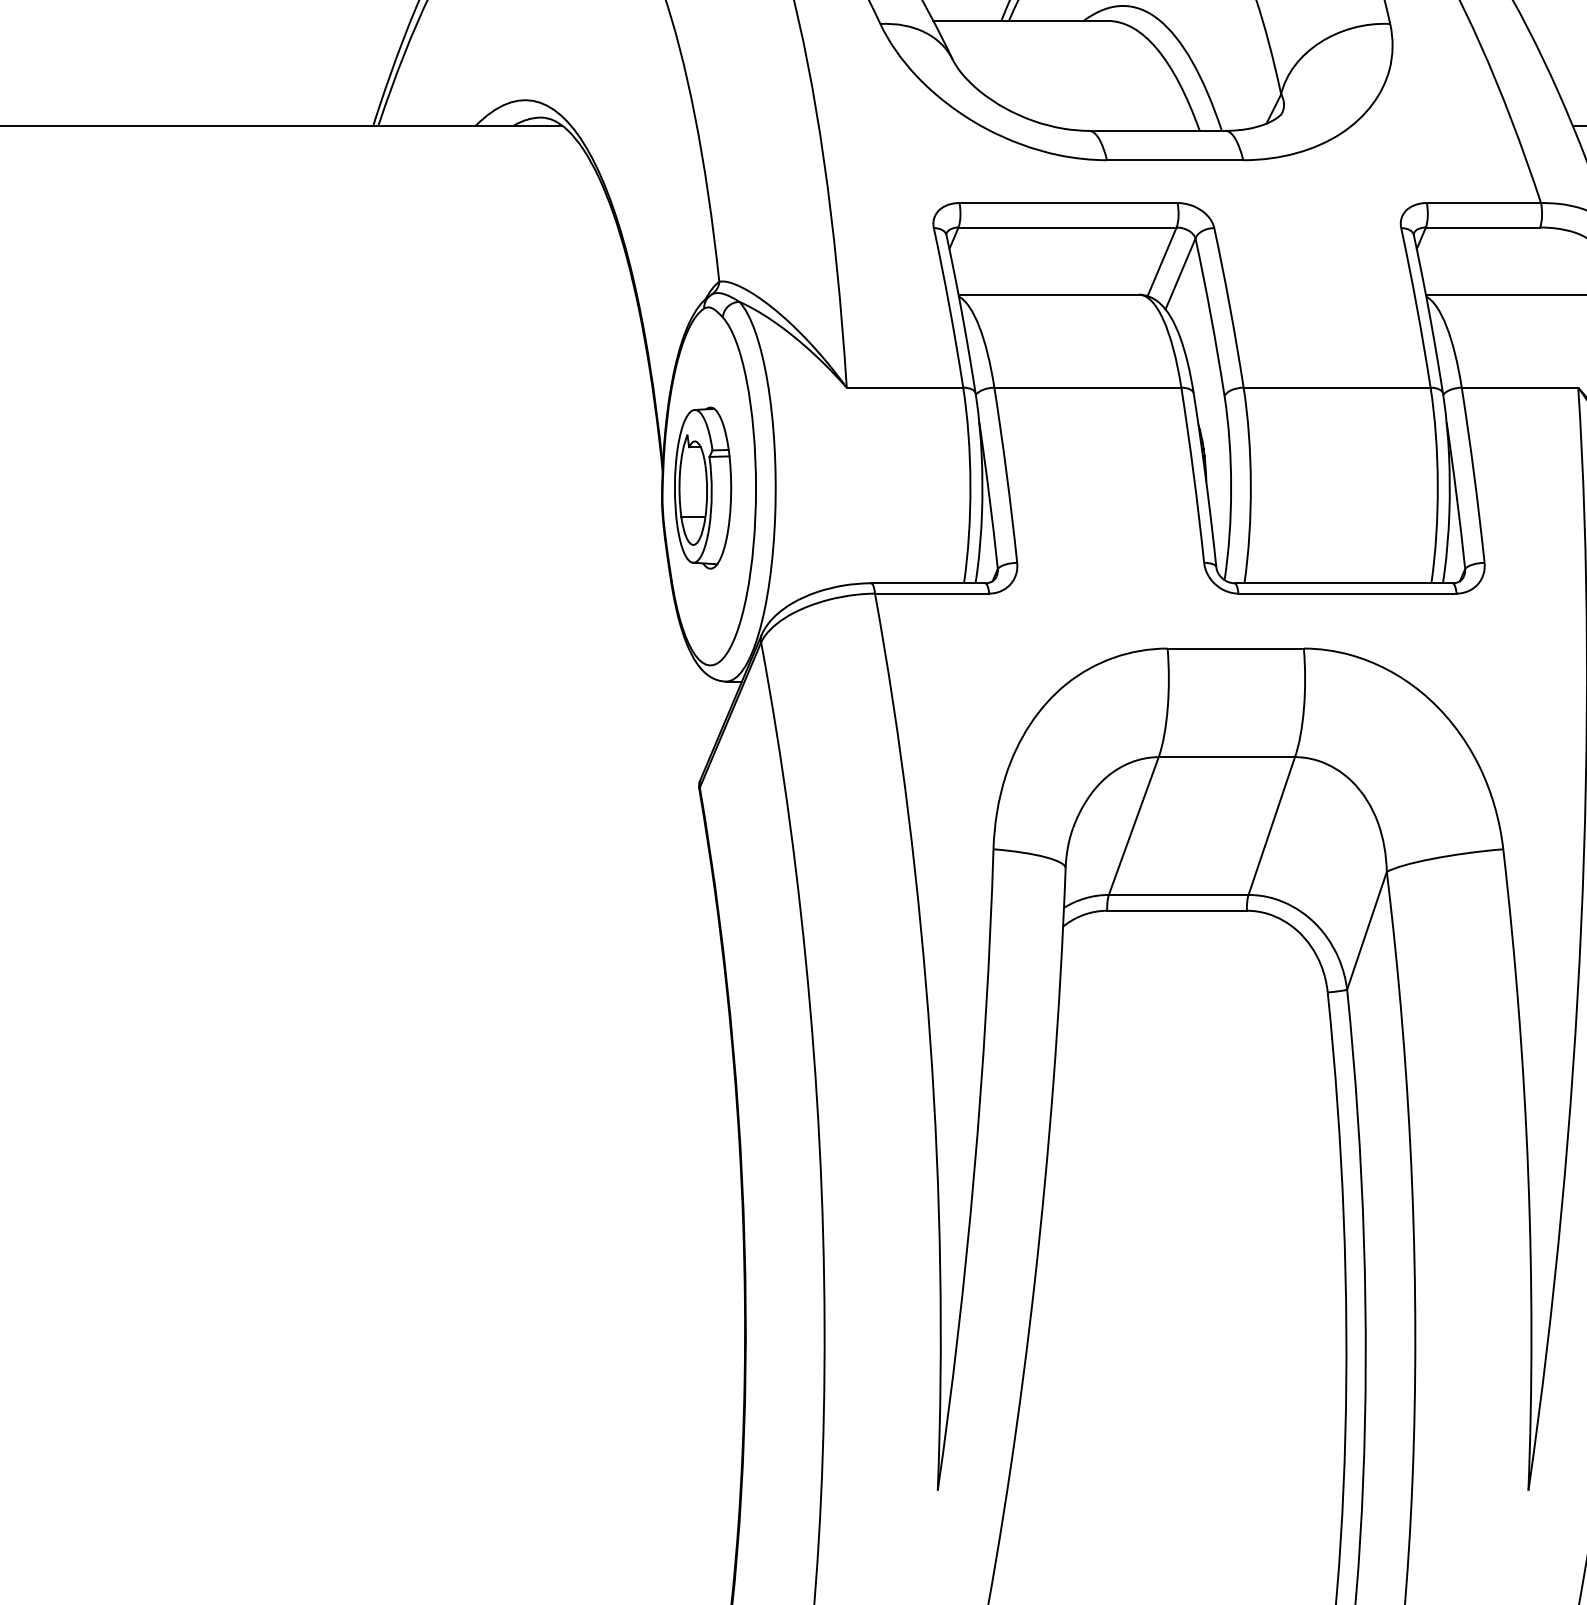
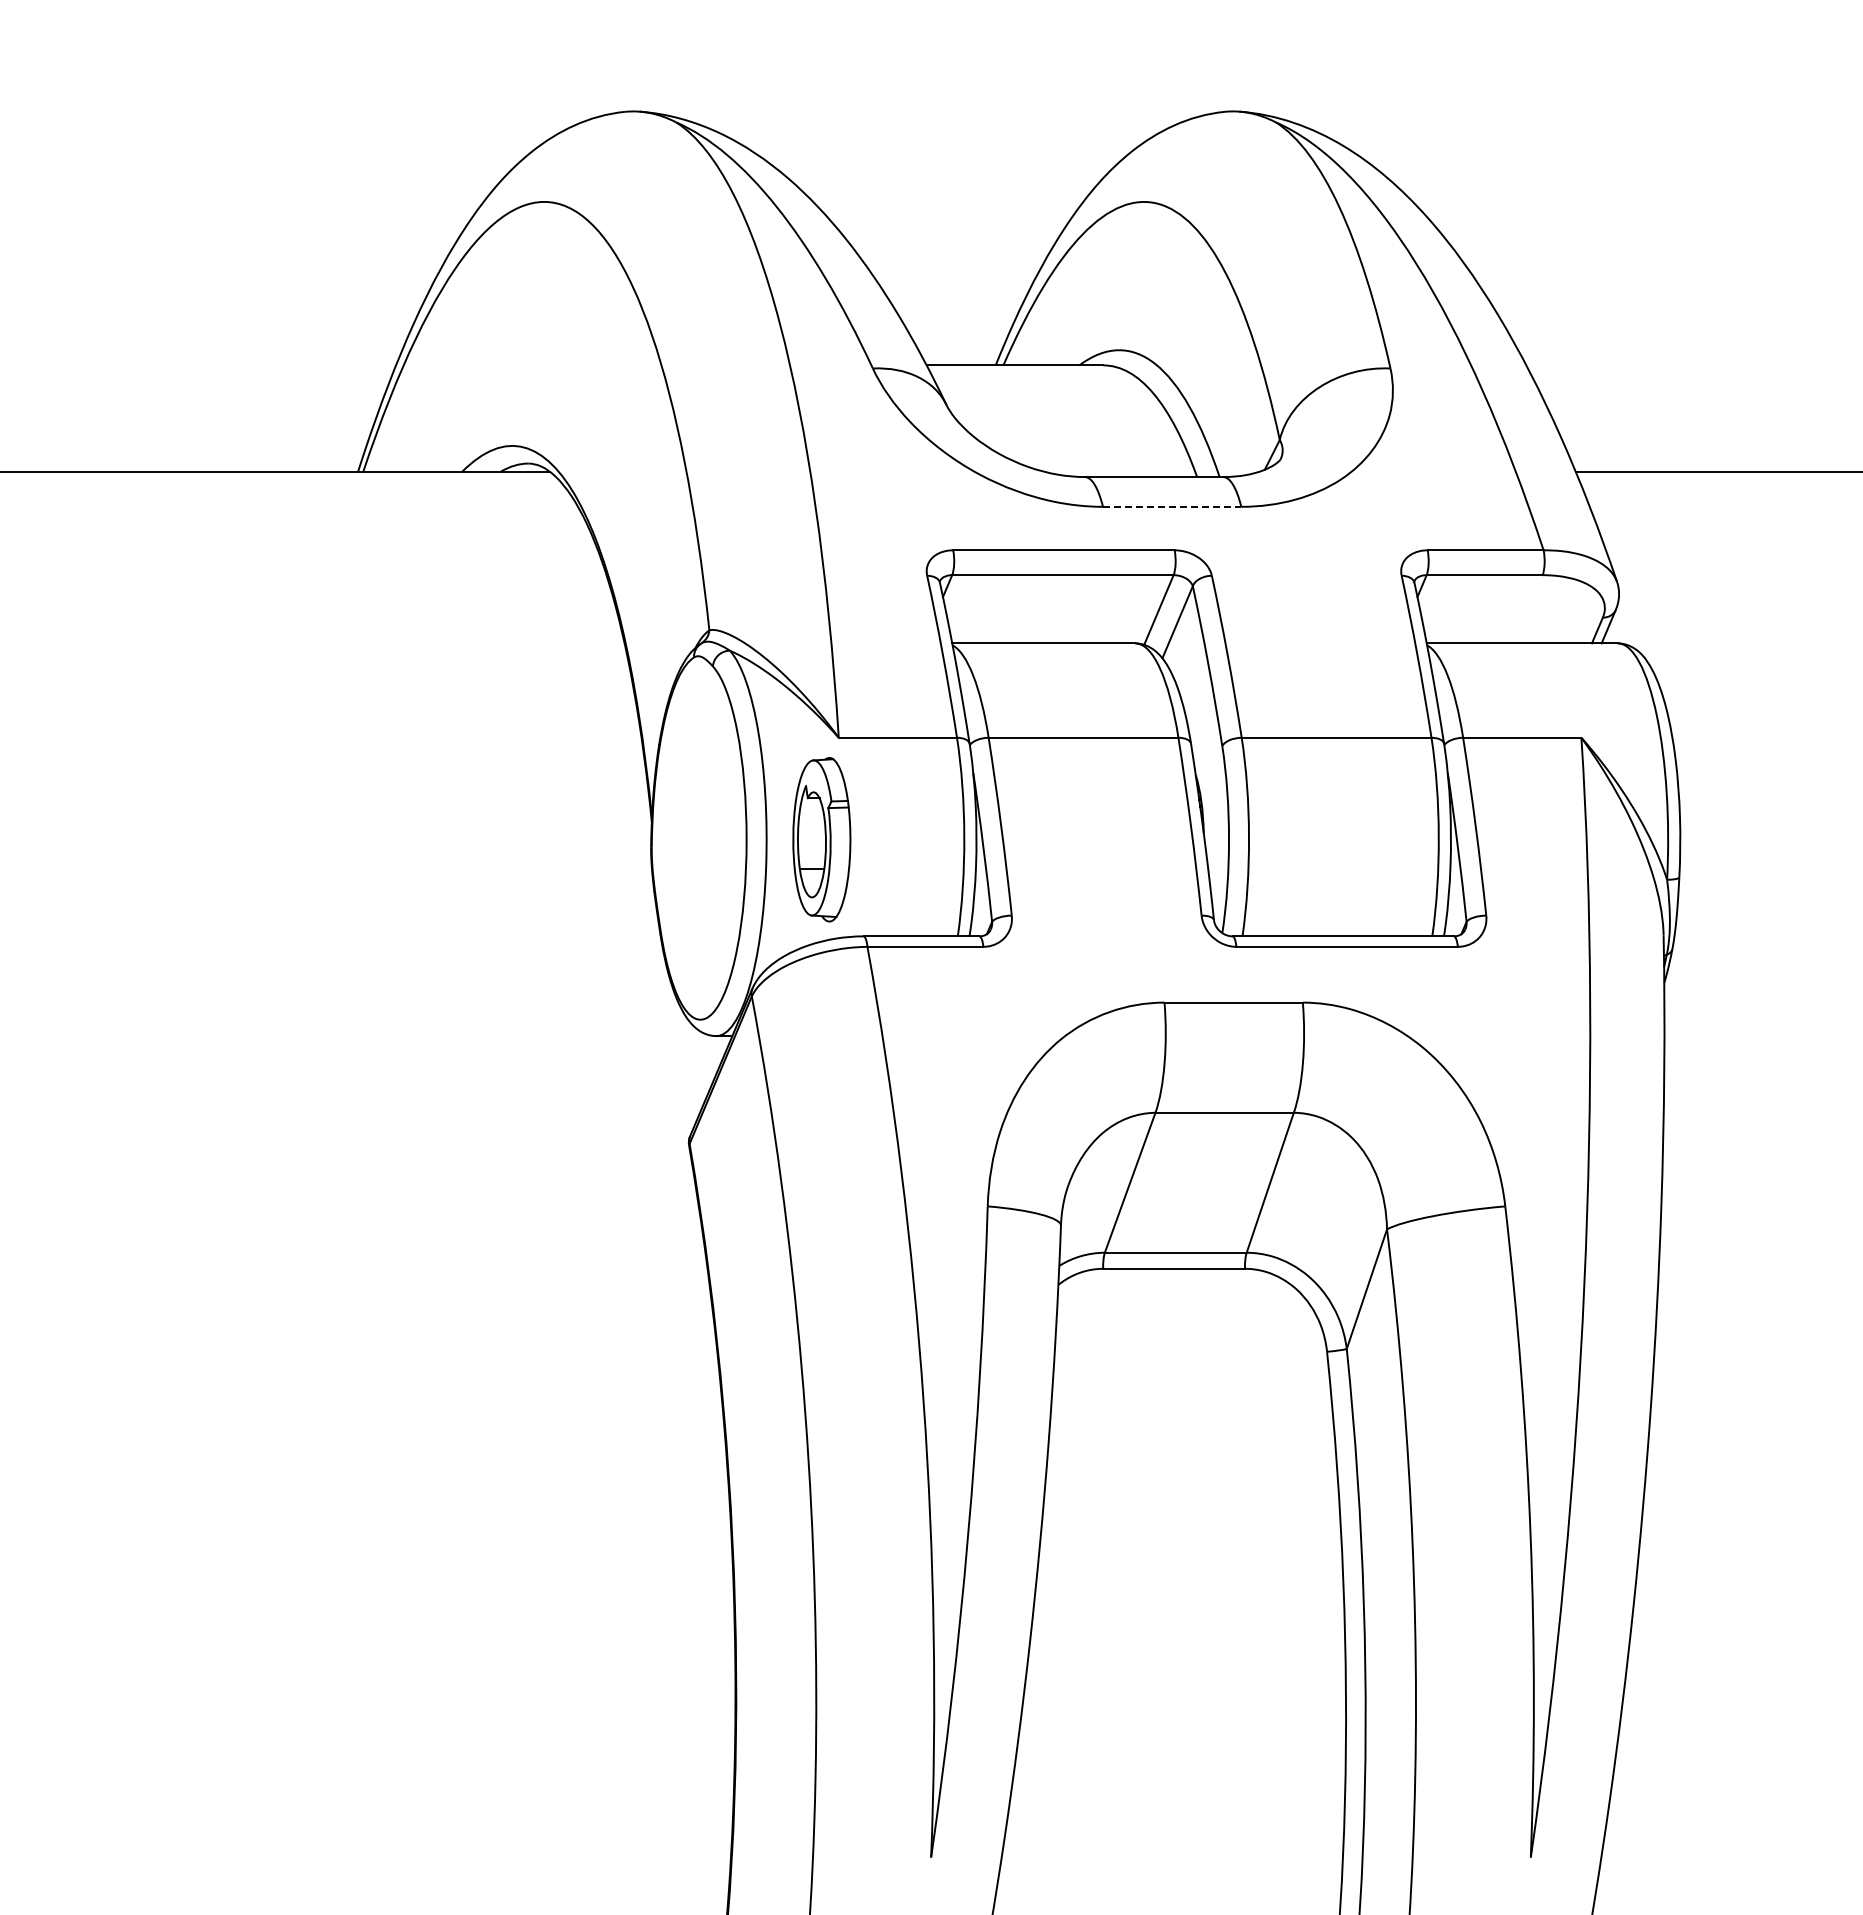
line: (1175, 159) -> (1172, 506), solid -> dashed
part: (702, 487) -> (821, 839), moved

